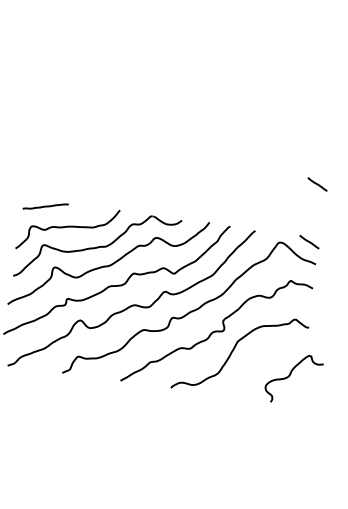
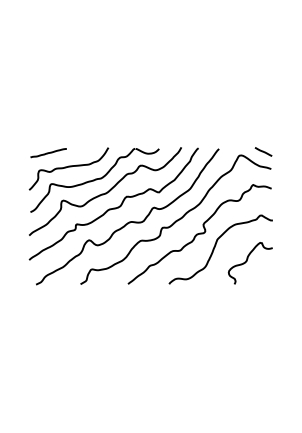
line: (317, 183) -> (263, 104), removed
curve: (290, 376) -> (247, 261), moved

